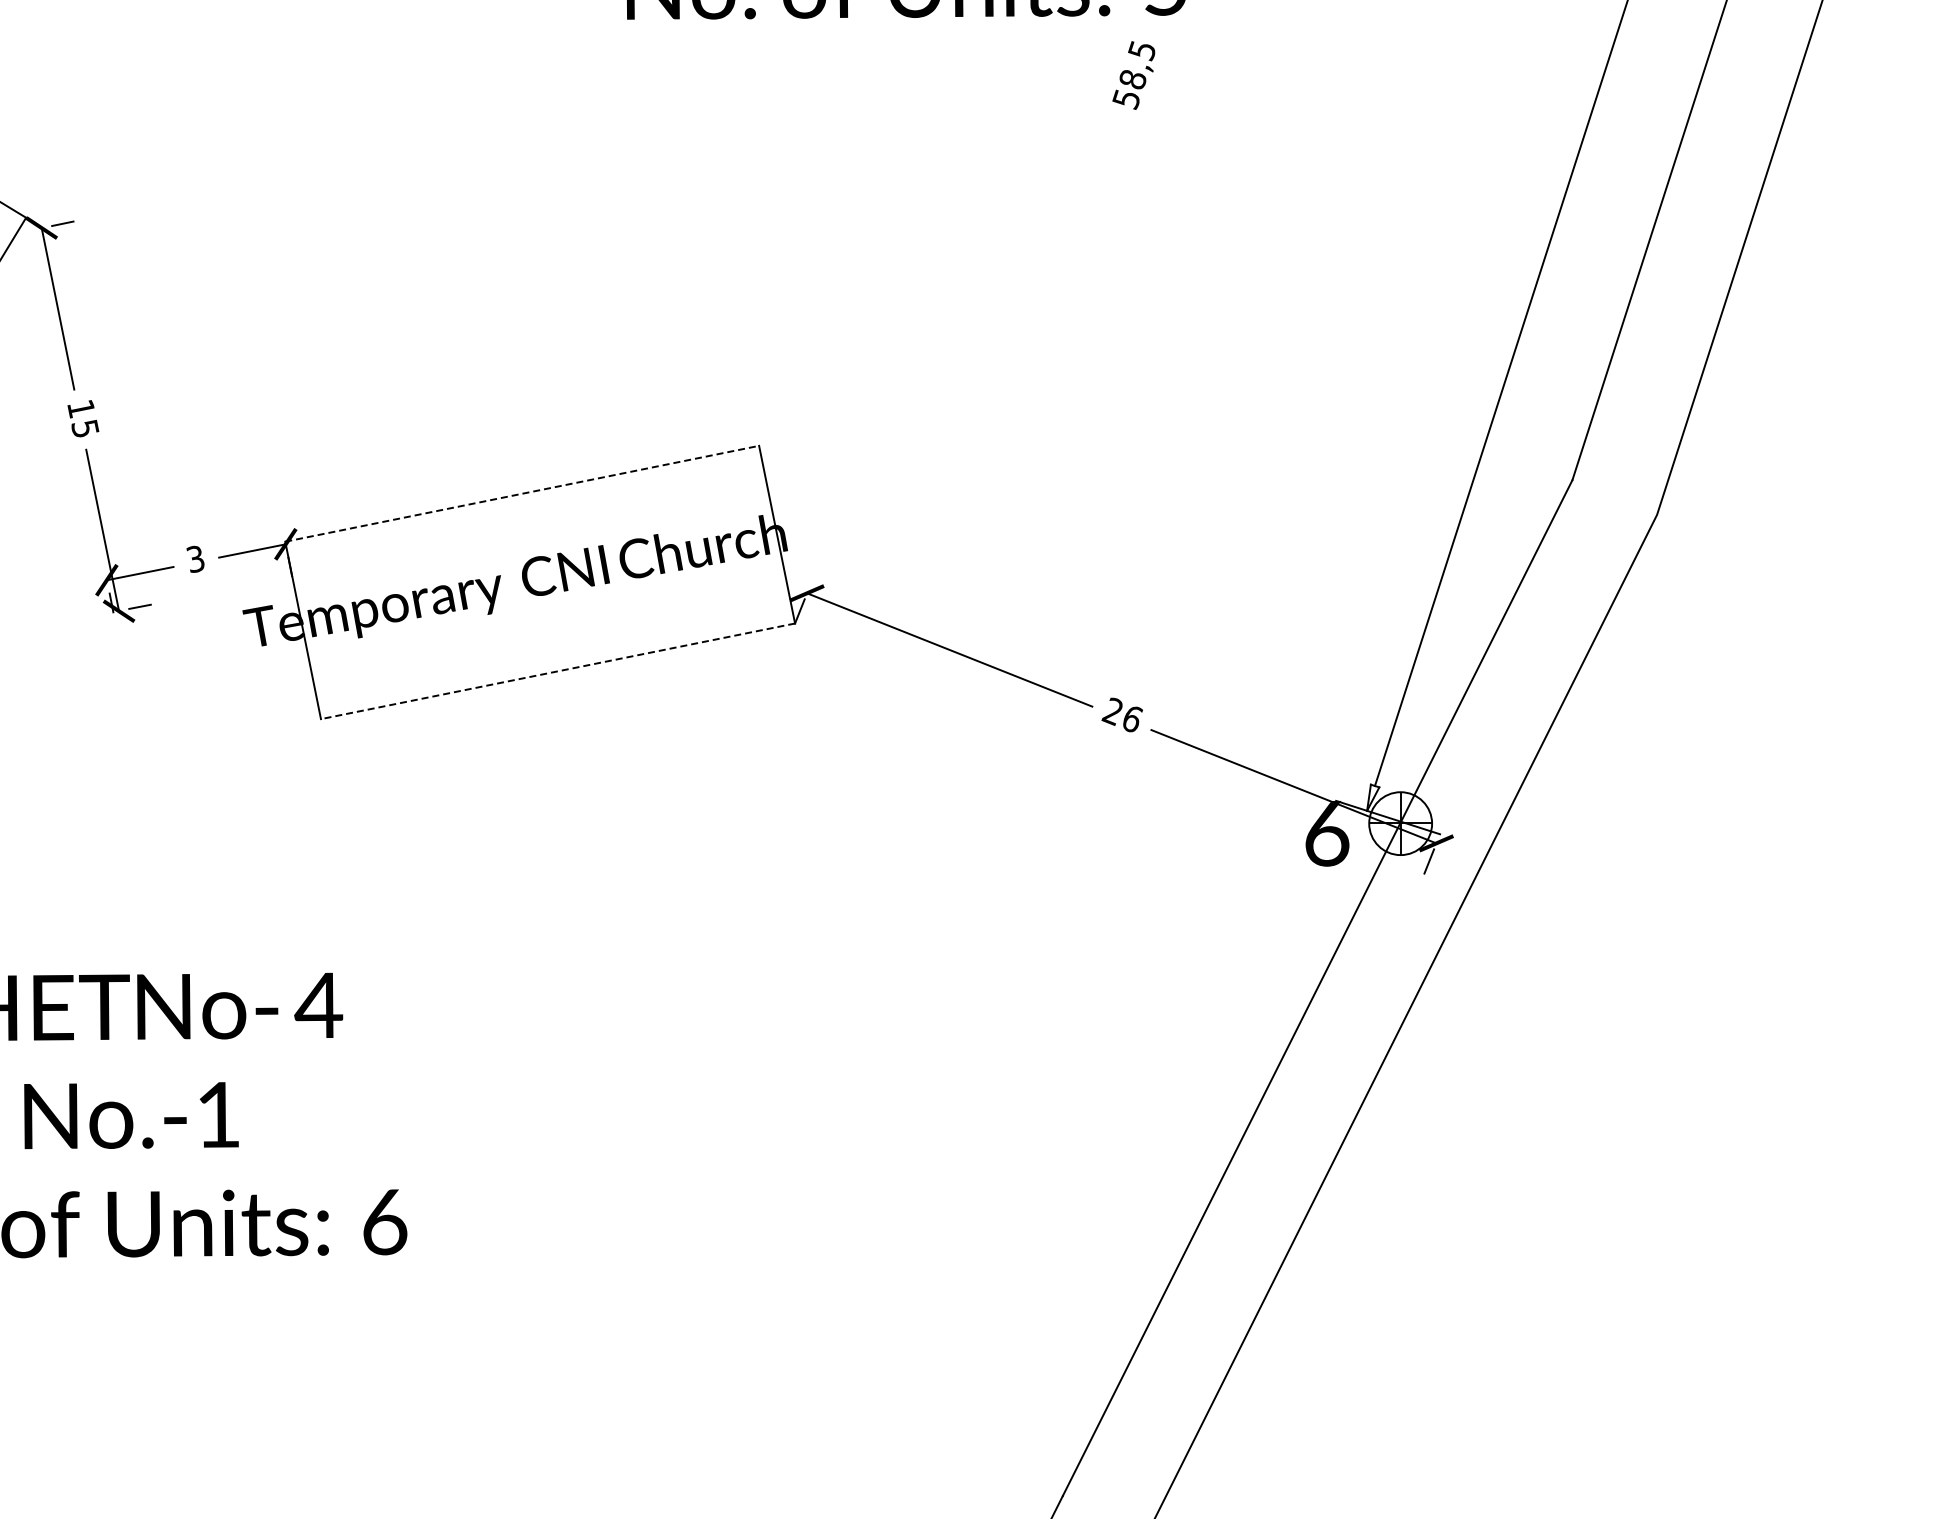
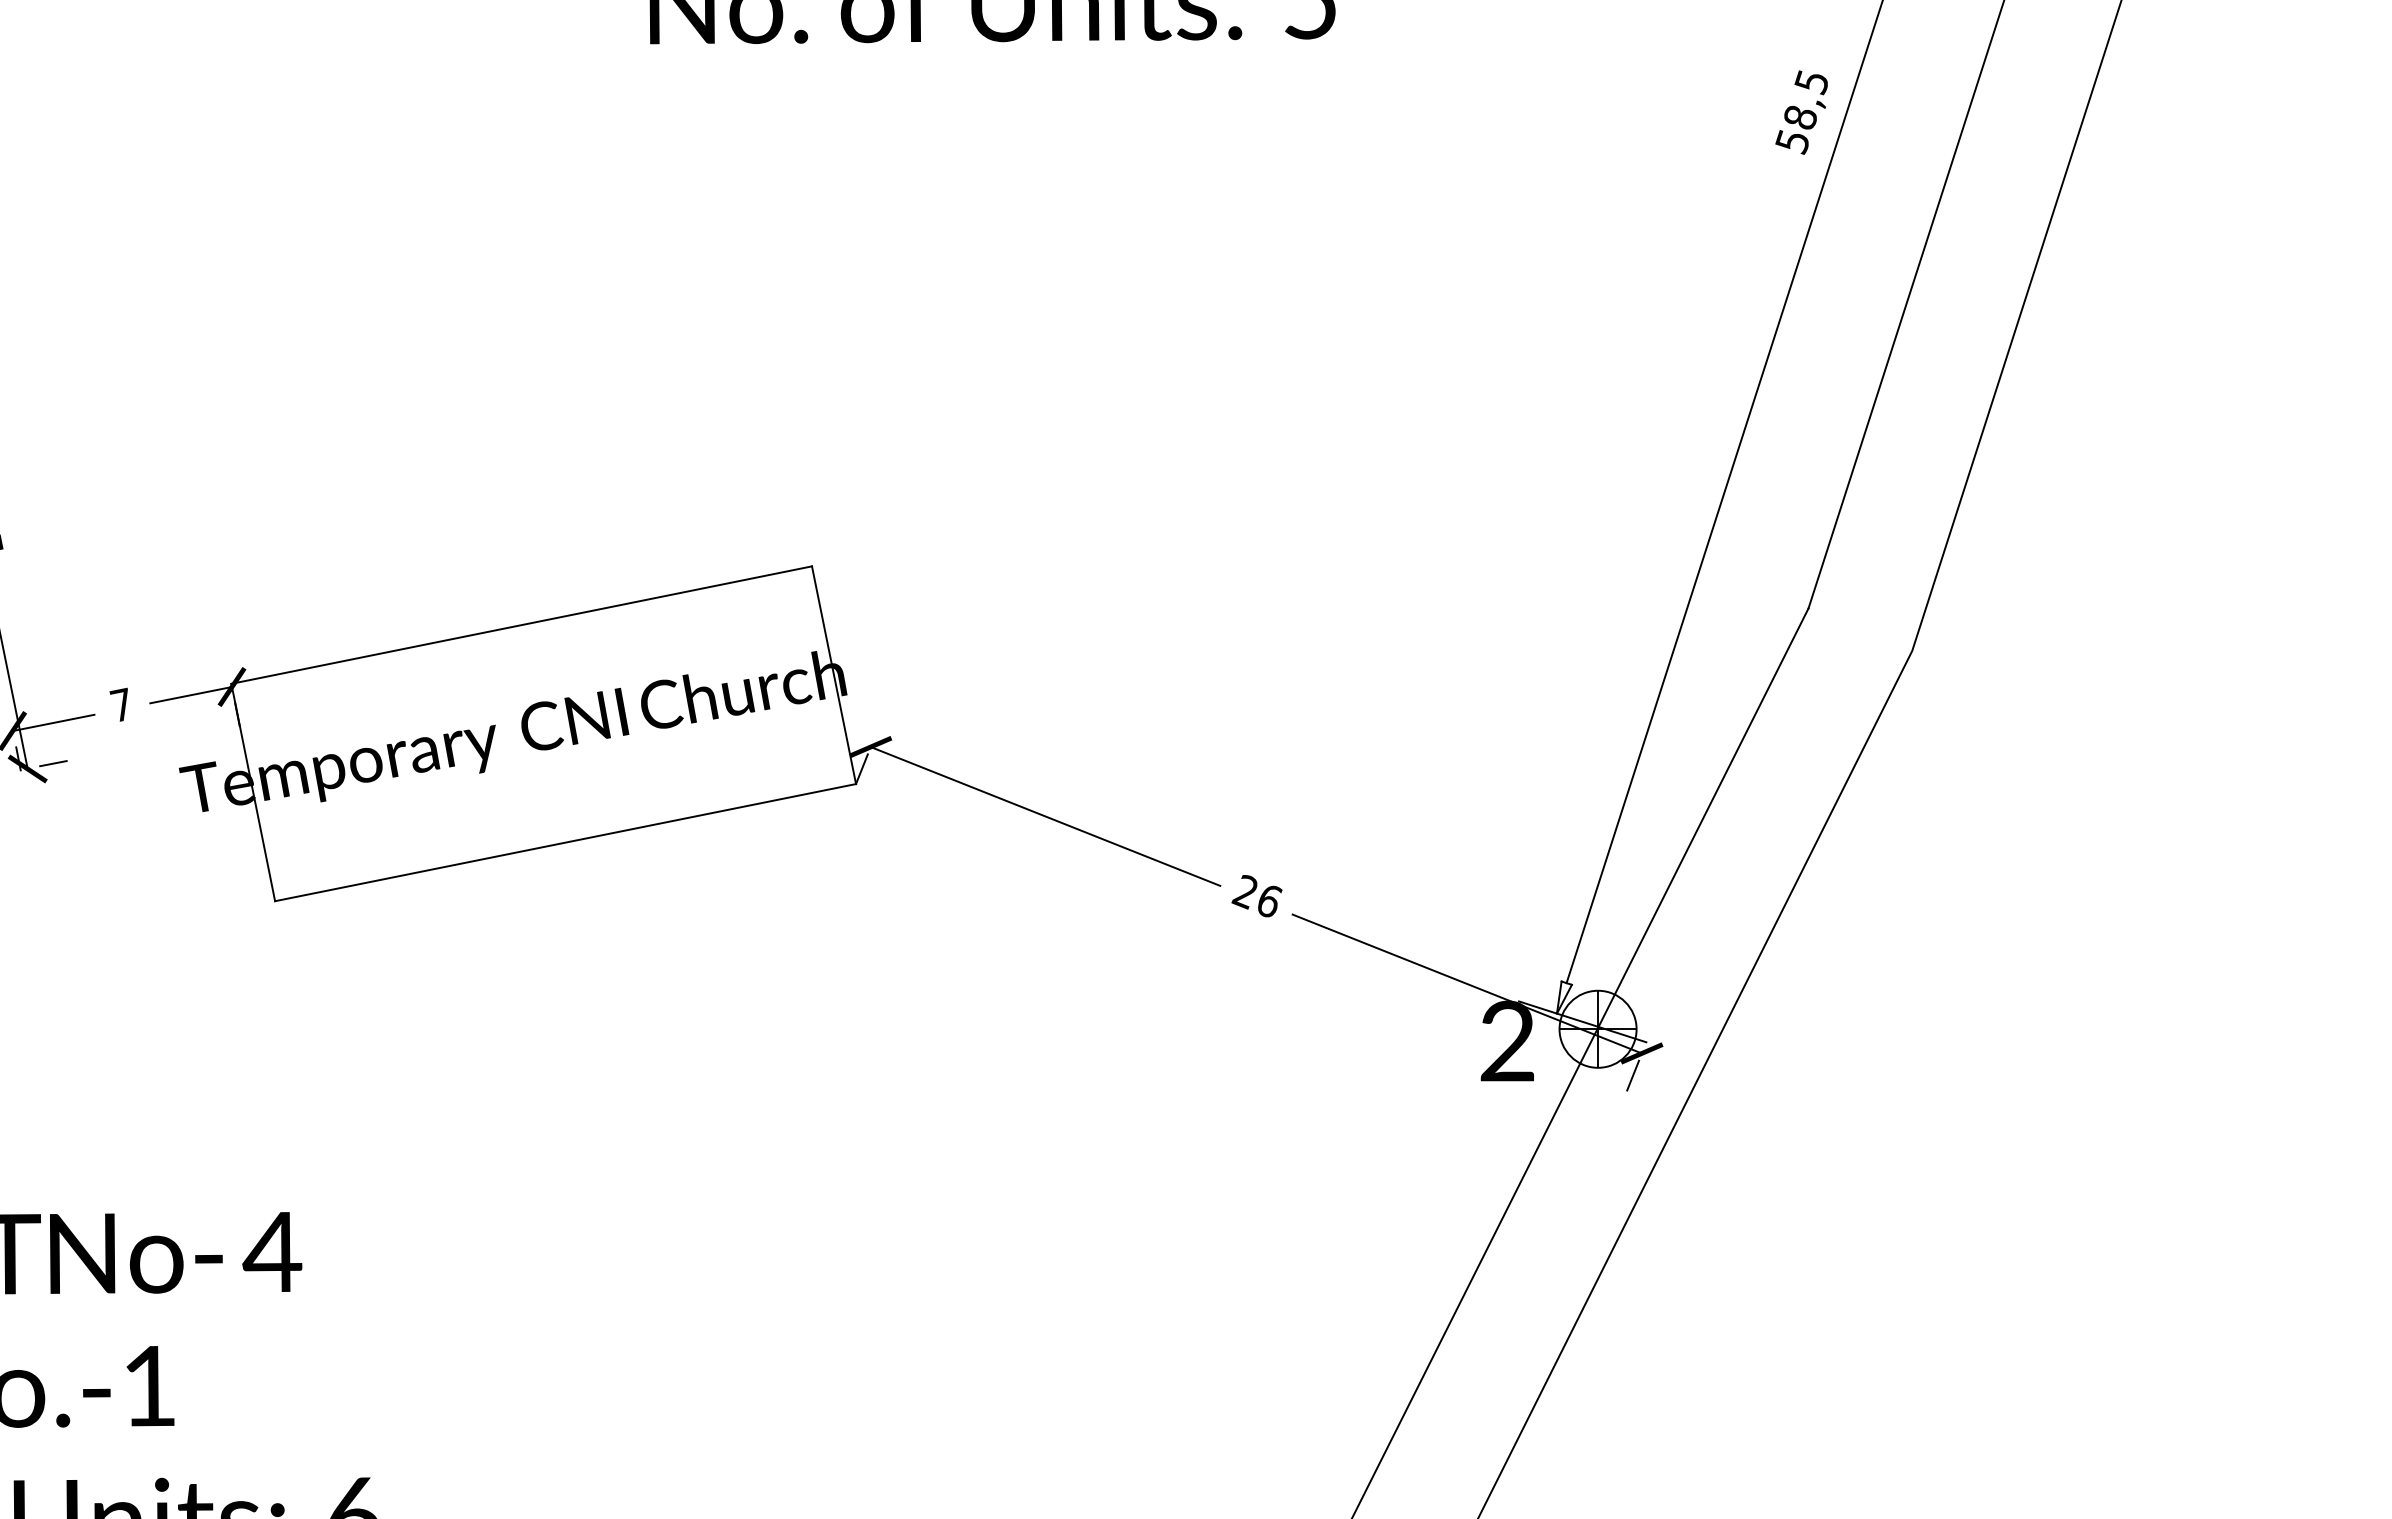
text: (1133, 75) -> (1801, 112), moved
line: (522, 493) -> (522, 624), dashed -> solid
text: (195, 558) -> (121, 704), 3 -> 7
line: (558, 671) -> (566, 842), dashed -> solid
text: (1327, 833) -> (1508, 1041), 6 -> 2

